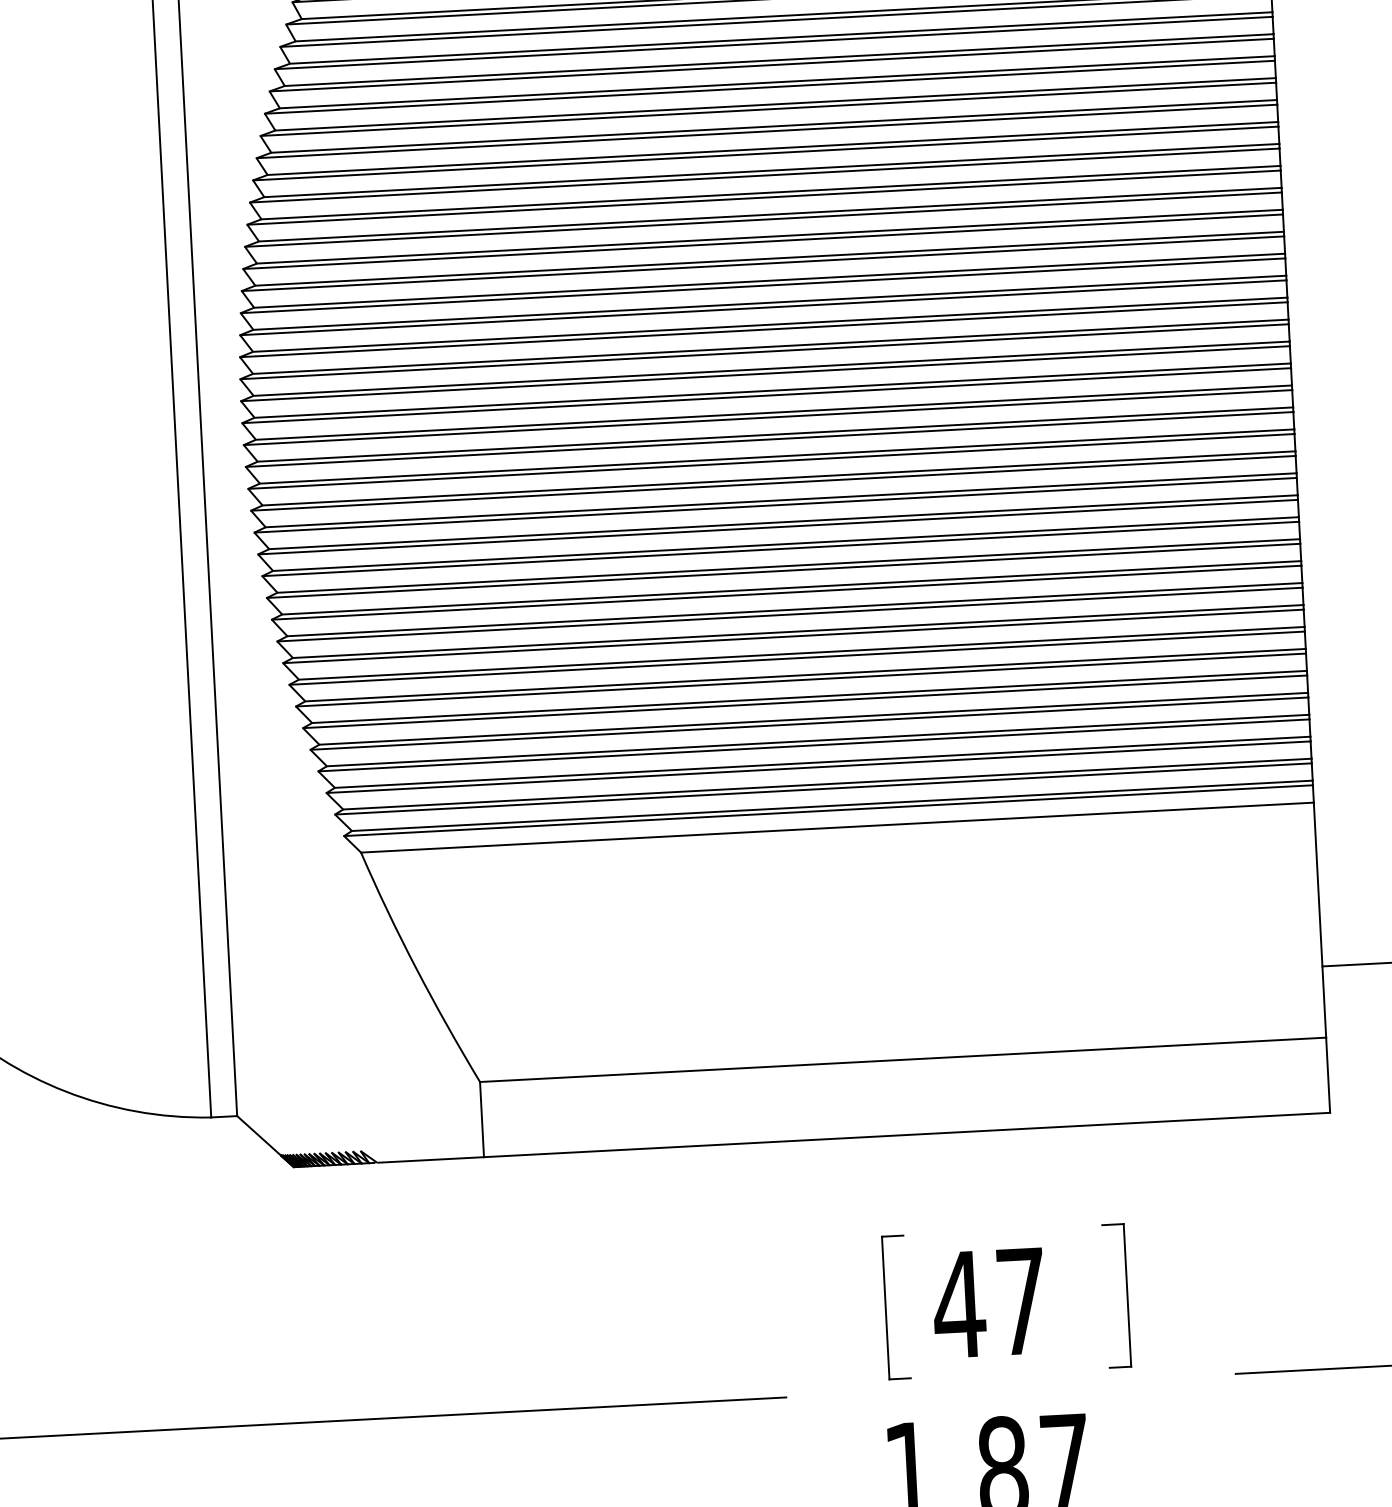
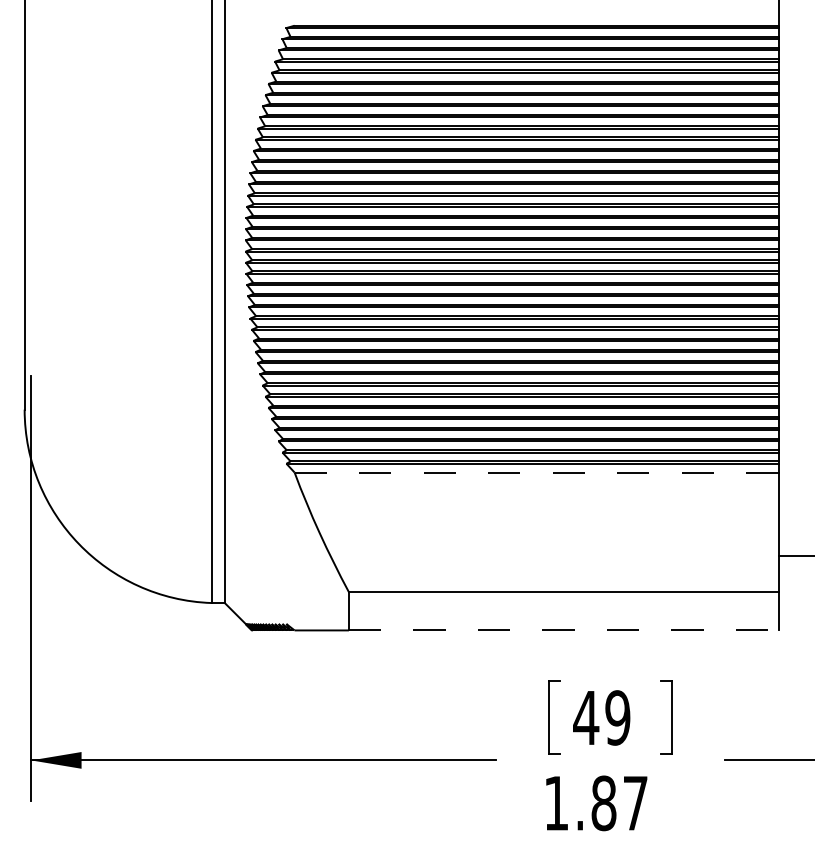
line: (838, 827) -> (537, 472), solid -> dashed
line: (907, 1135) -> (564, 630), solid -> dashed
text: (1020, 1300) -> (617, 717), 47 -> 49

